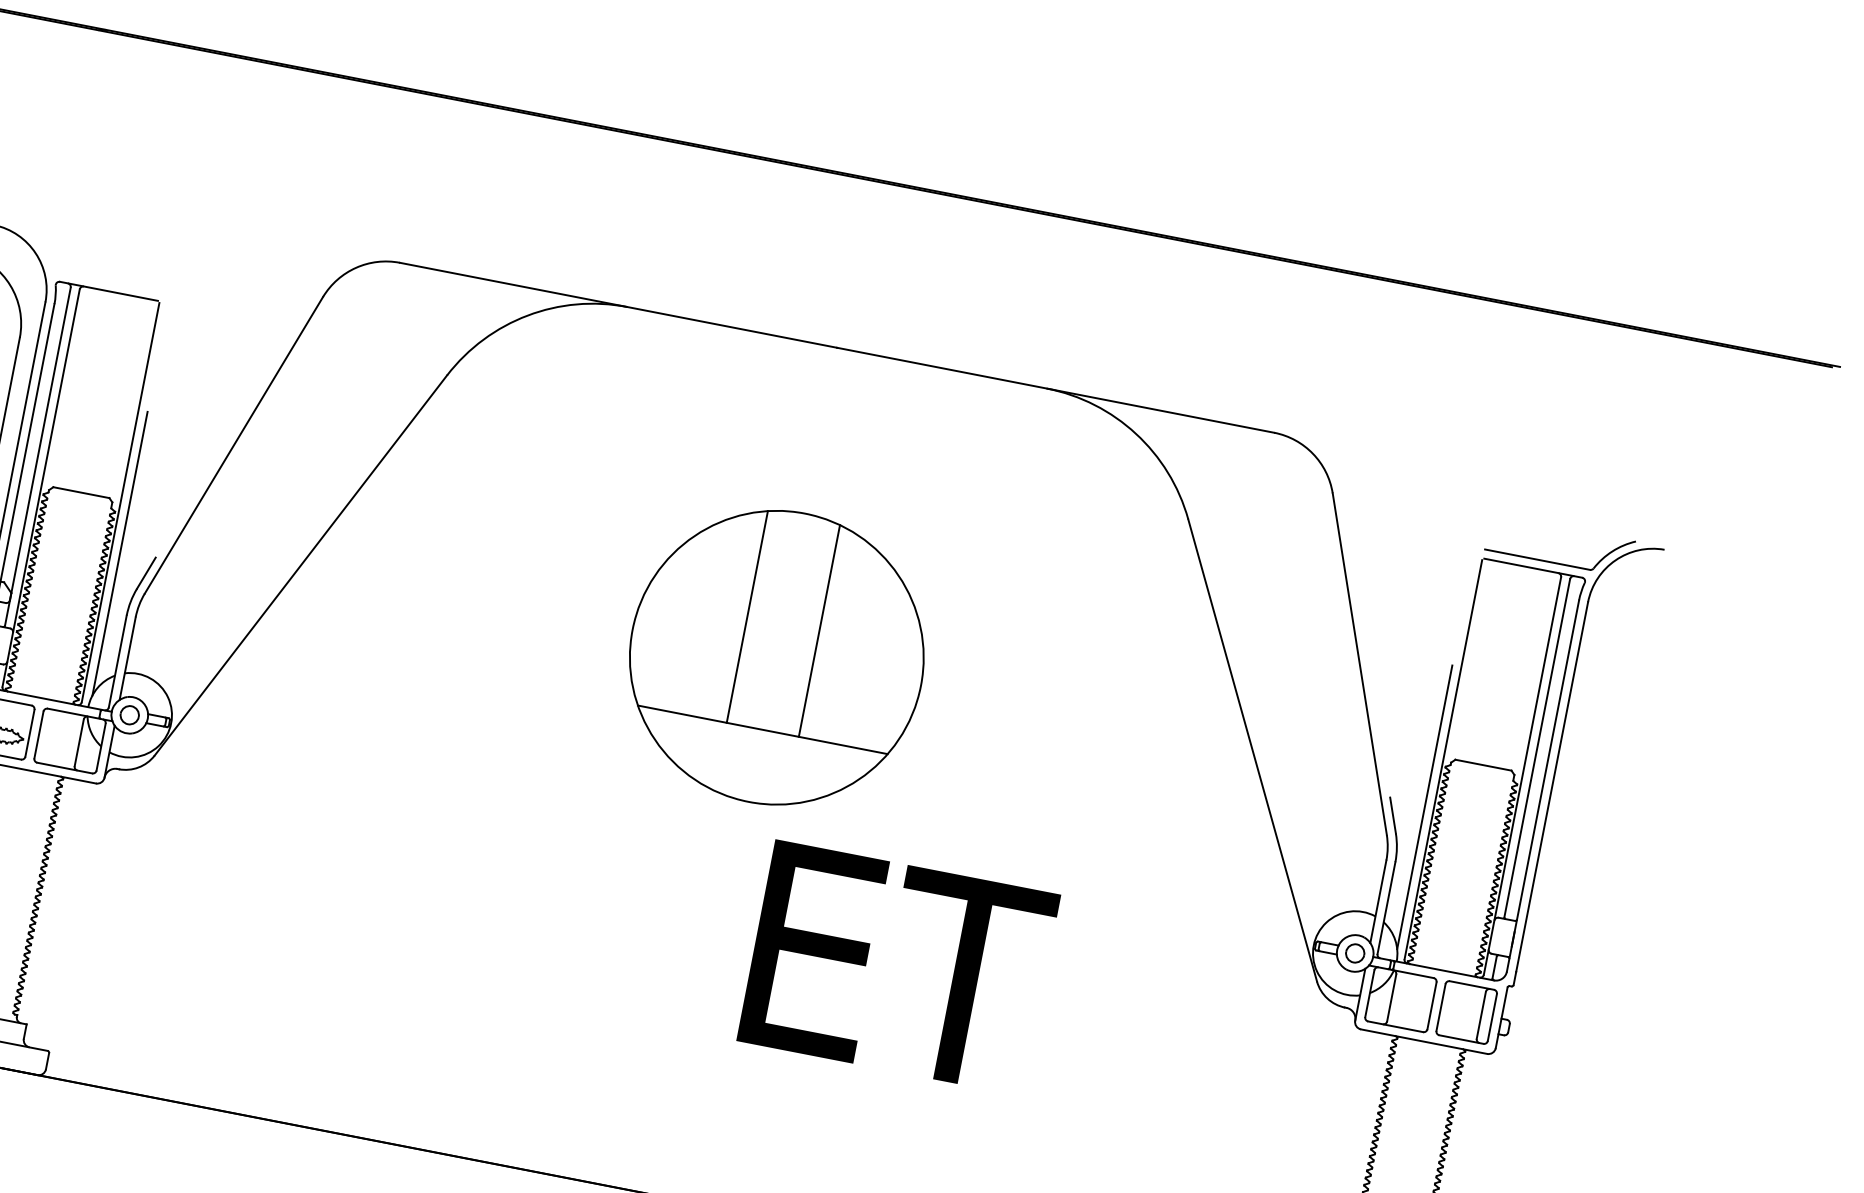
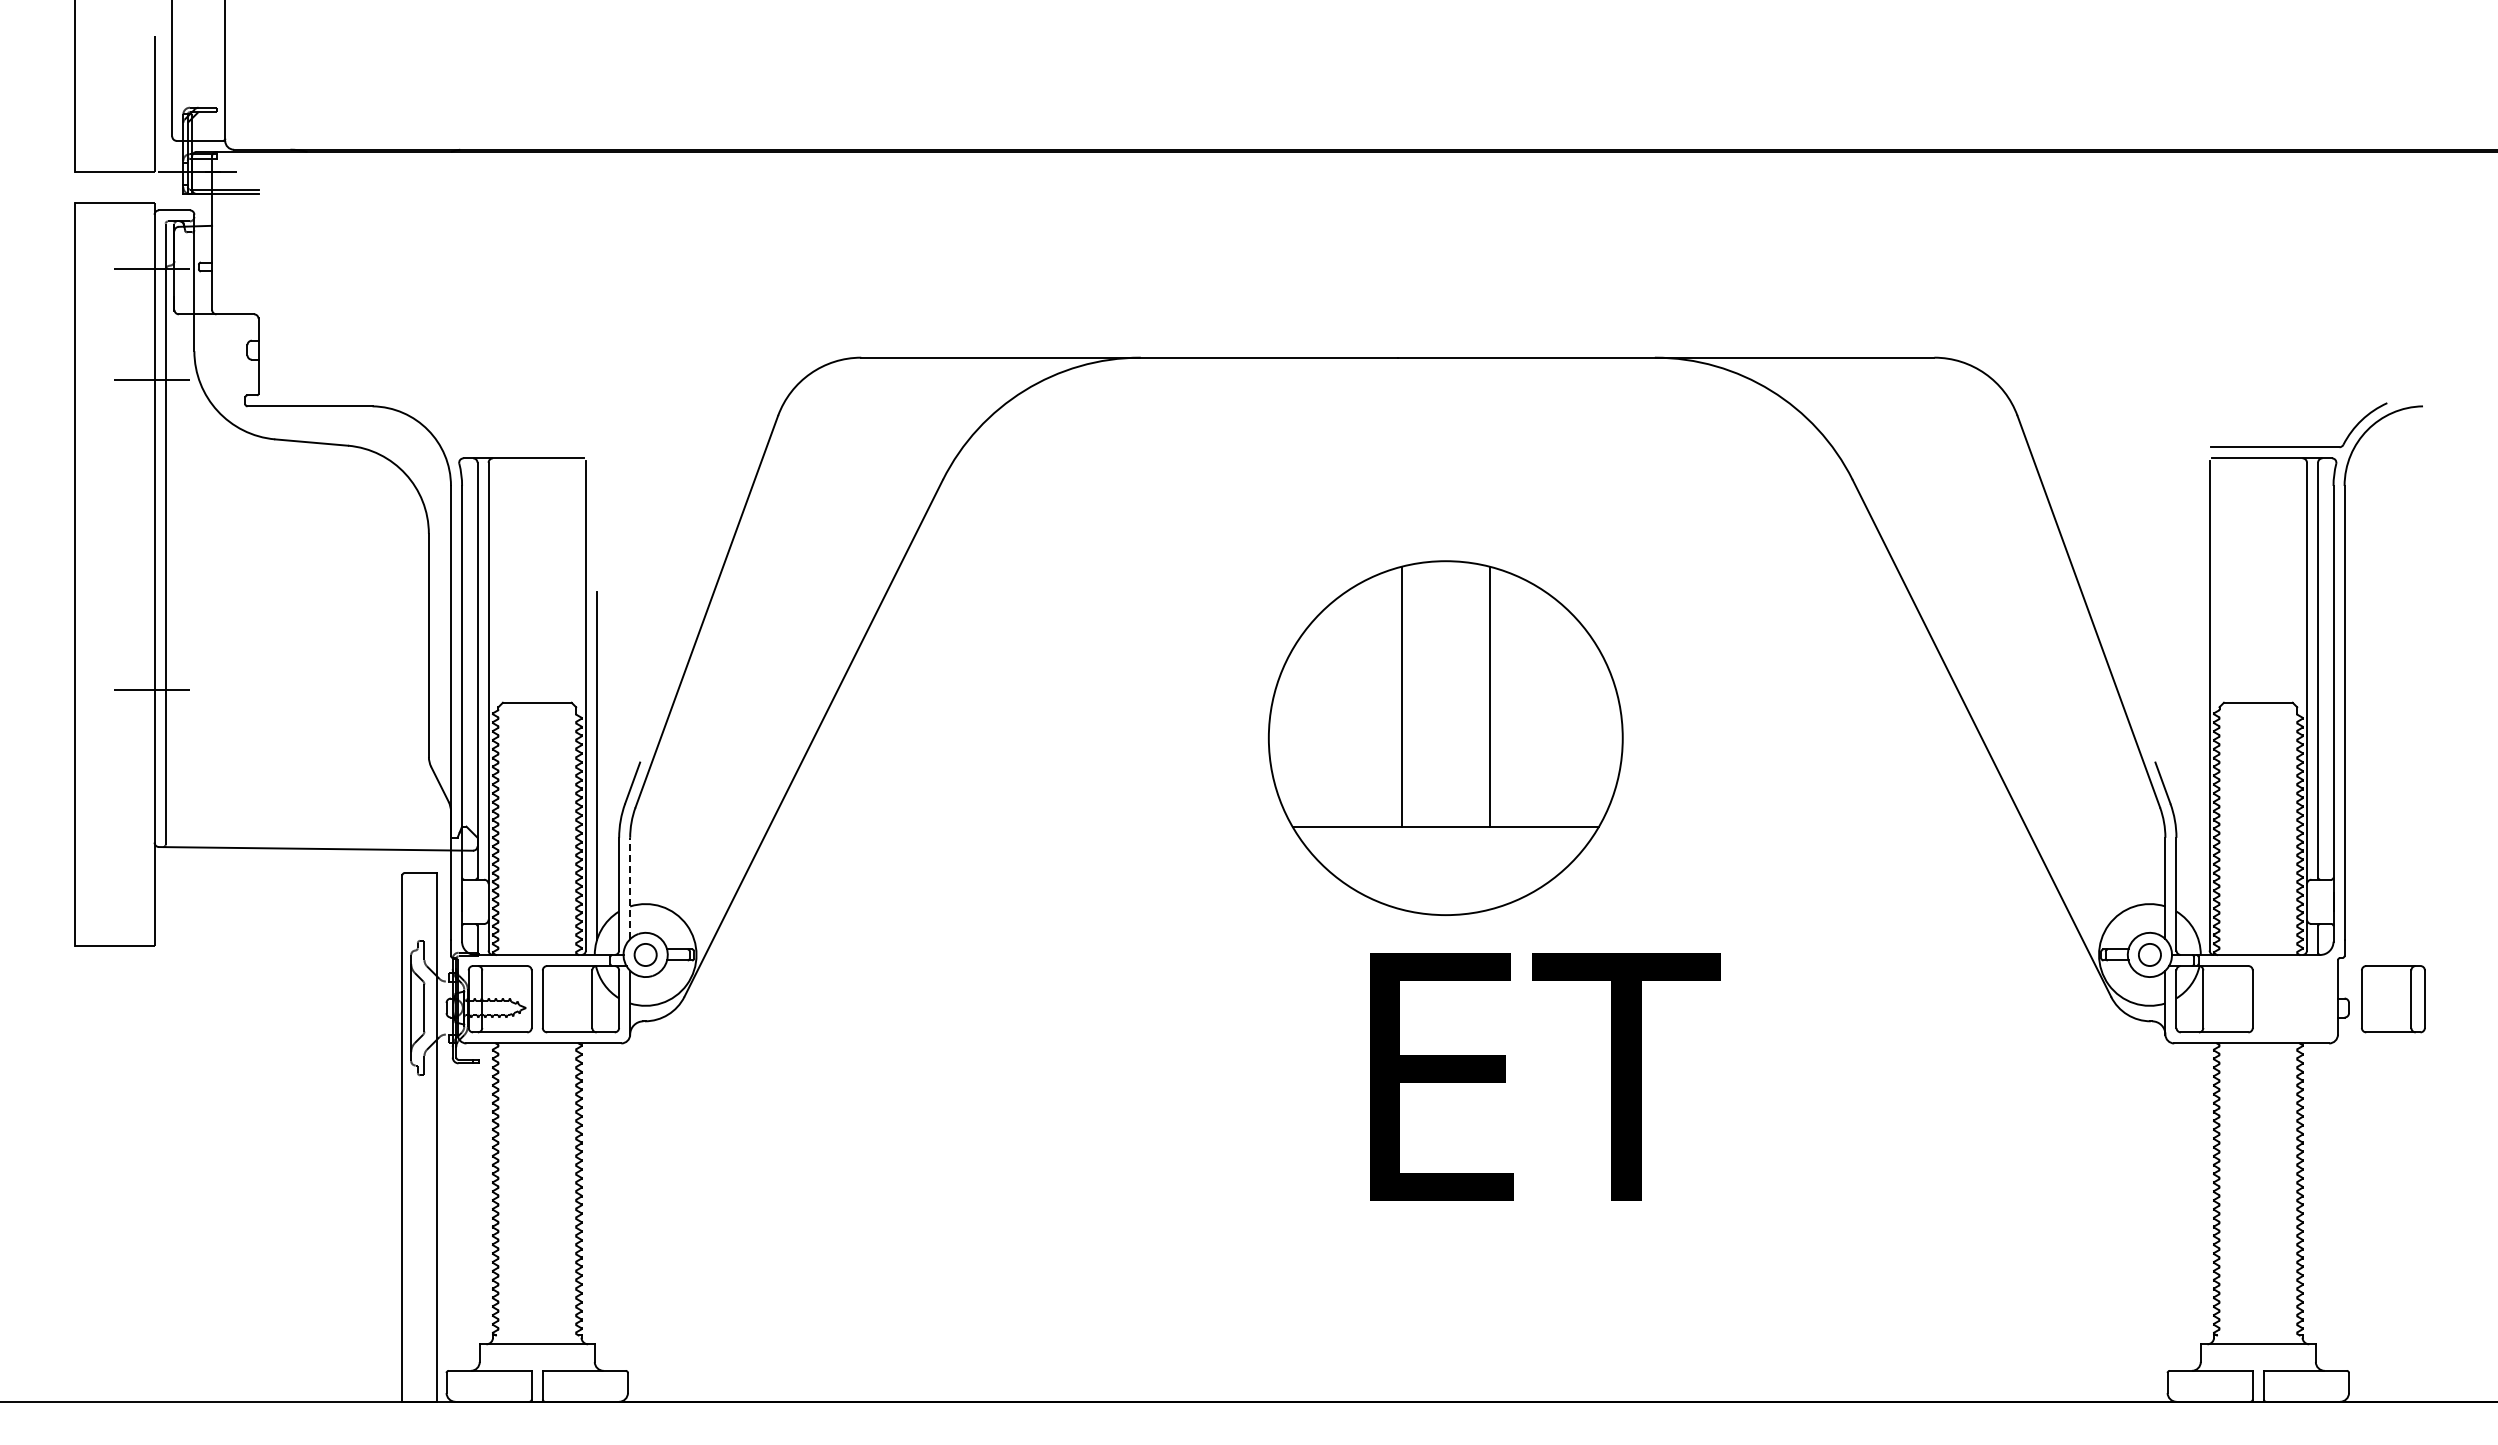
part: (776, 657) -> (1445, 737), moved
line: (127, 658) -> (630, 888), solid -> dashed
line: (1424, 807) -> (2198, 766), removed
text: (898, 967) -> (1545, 1076), moved
part: (1466, 1012) -> (2393, 999), moved

